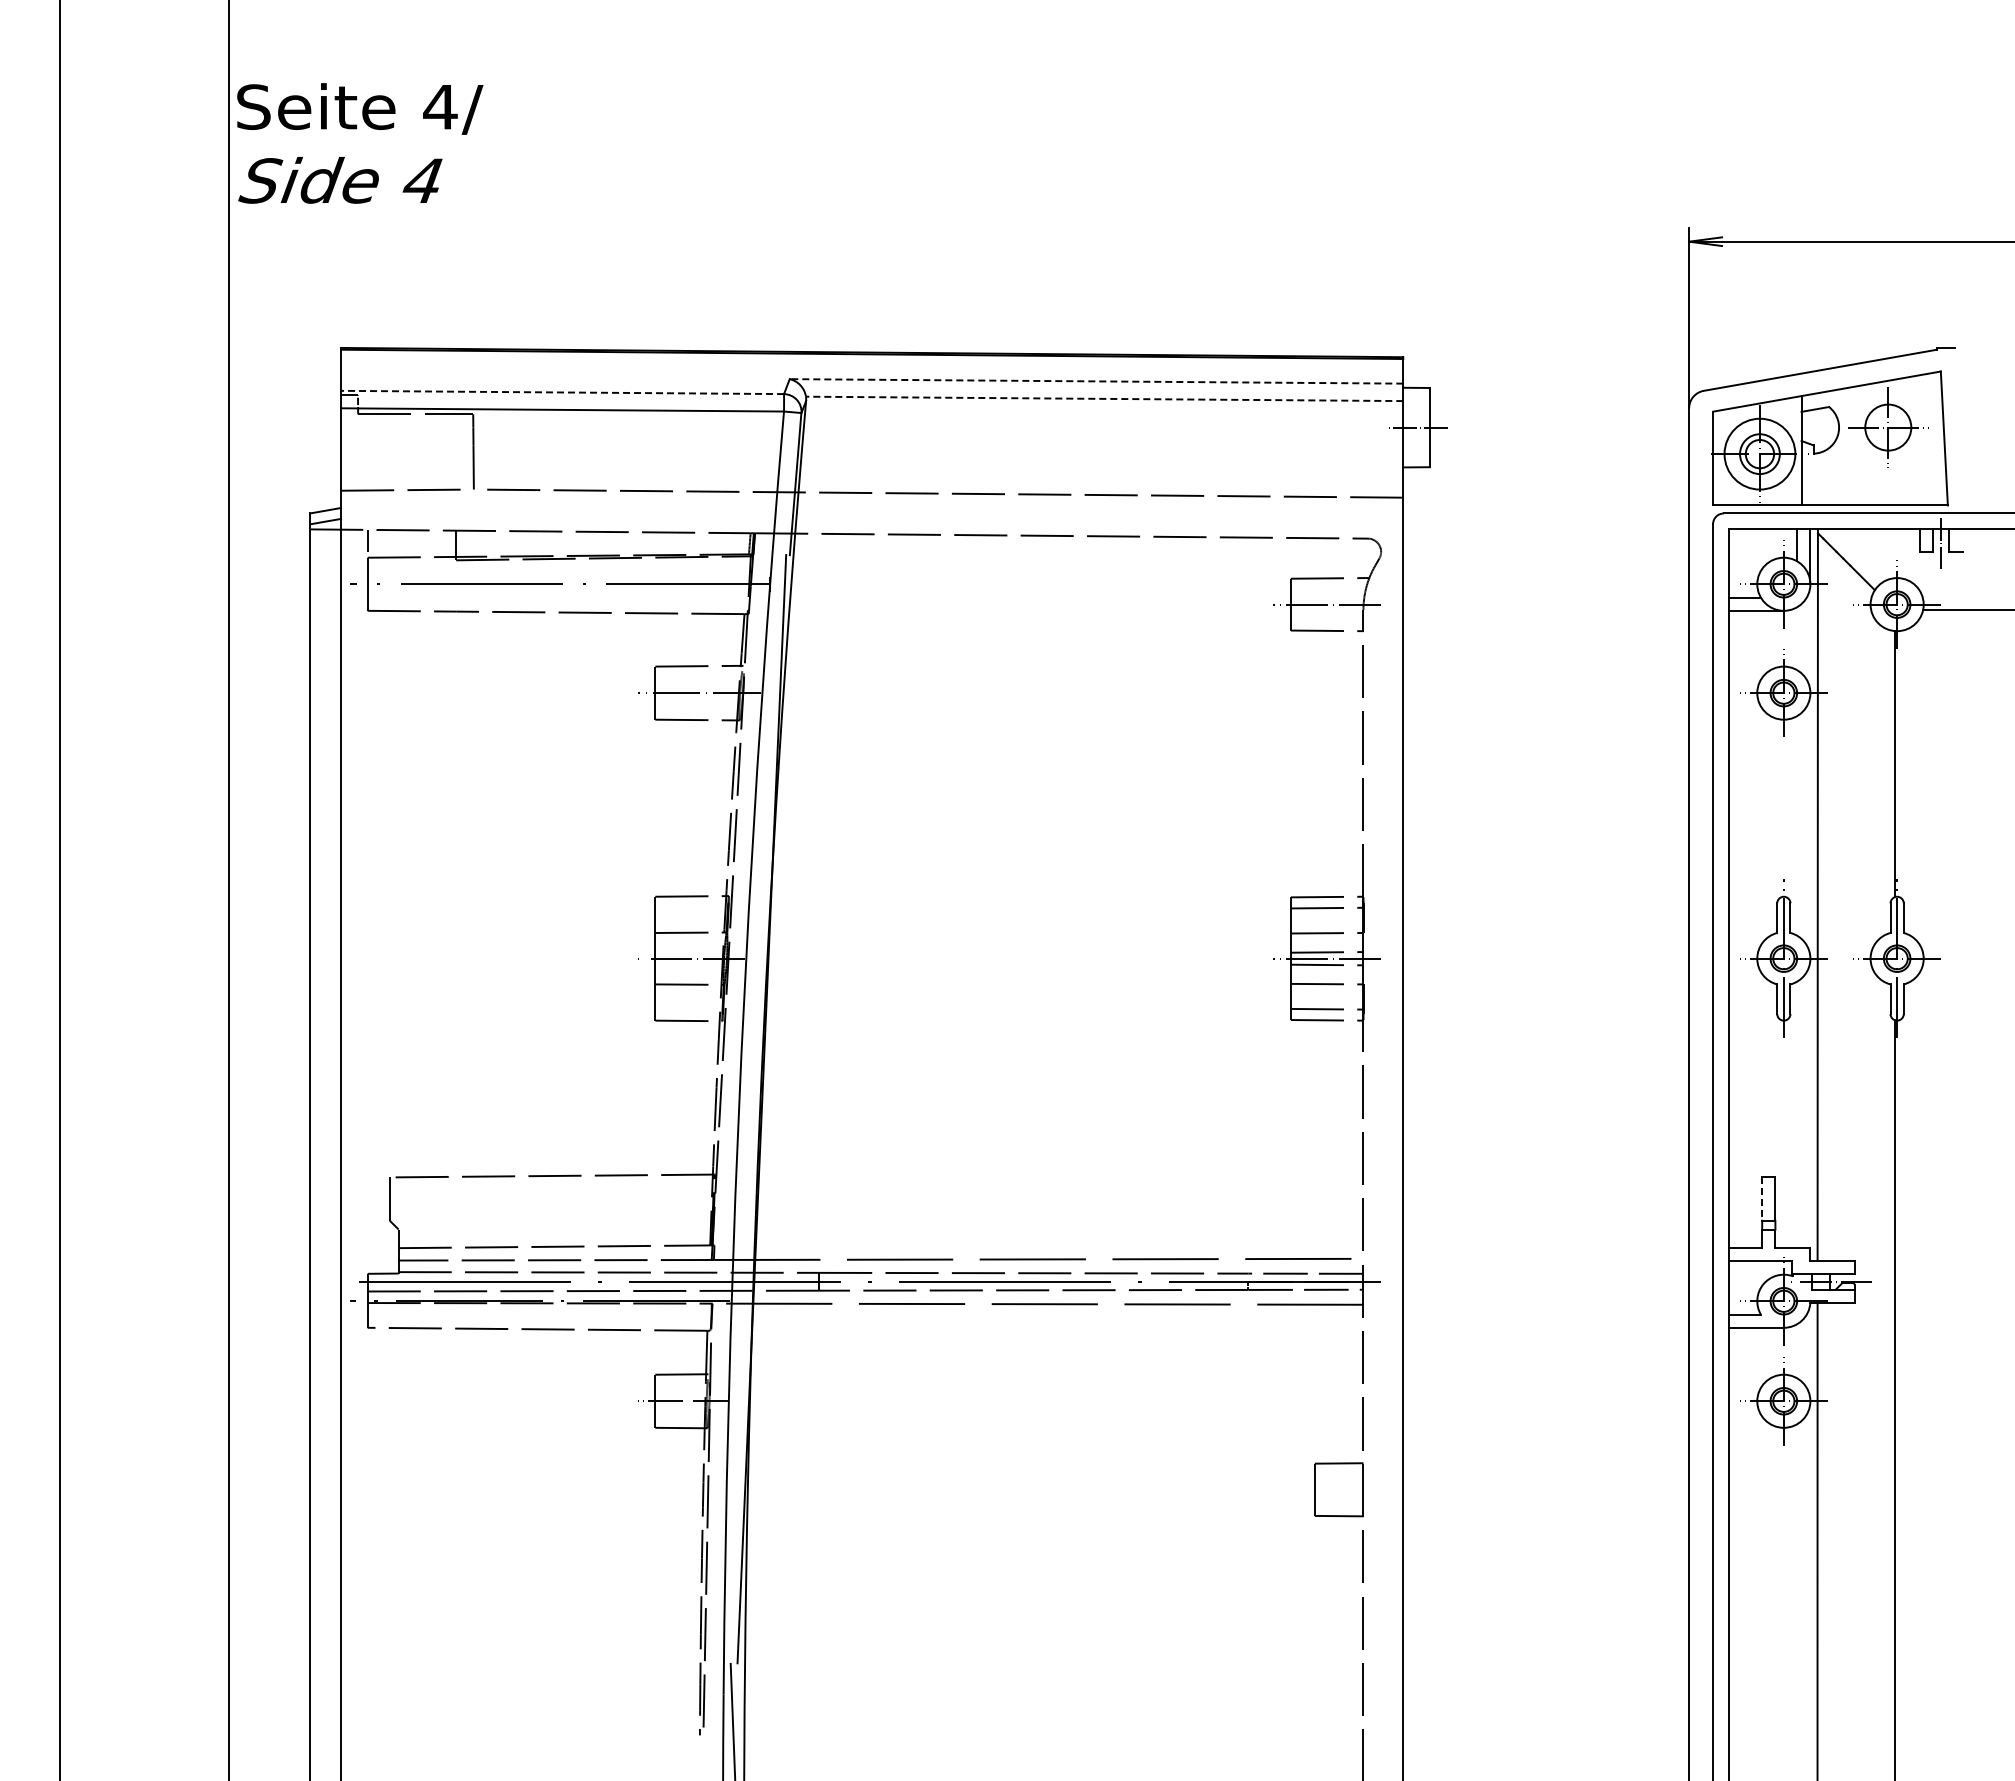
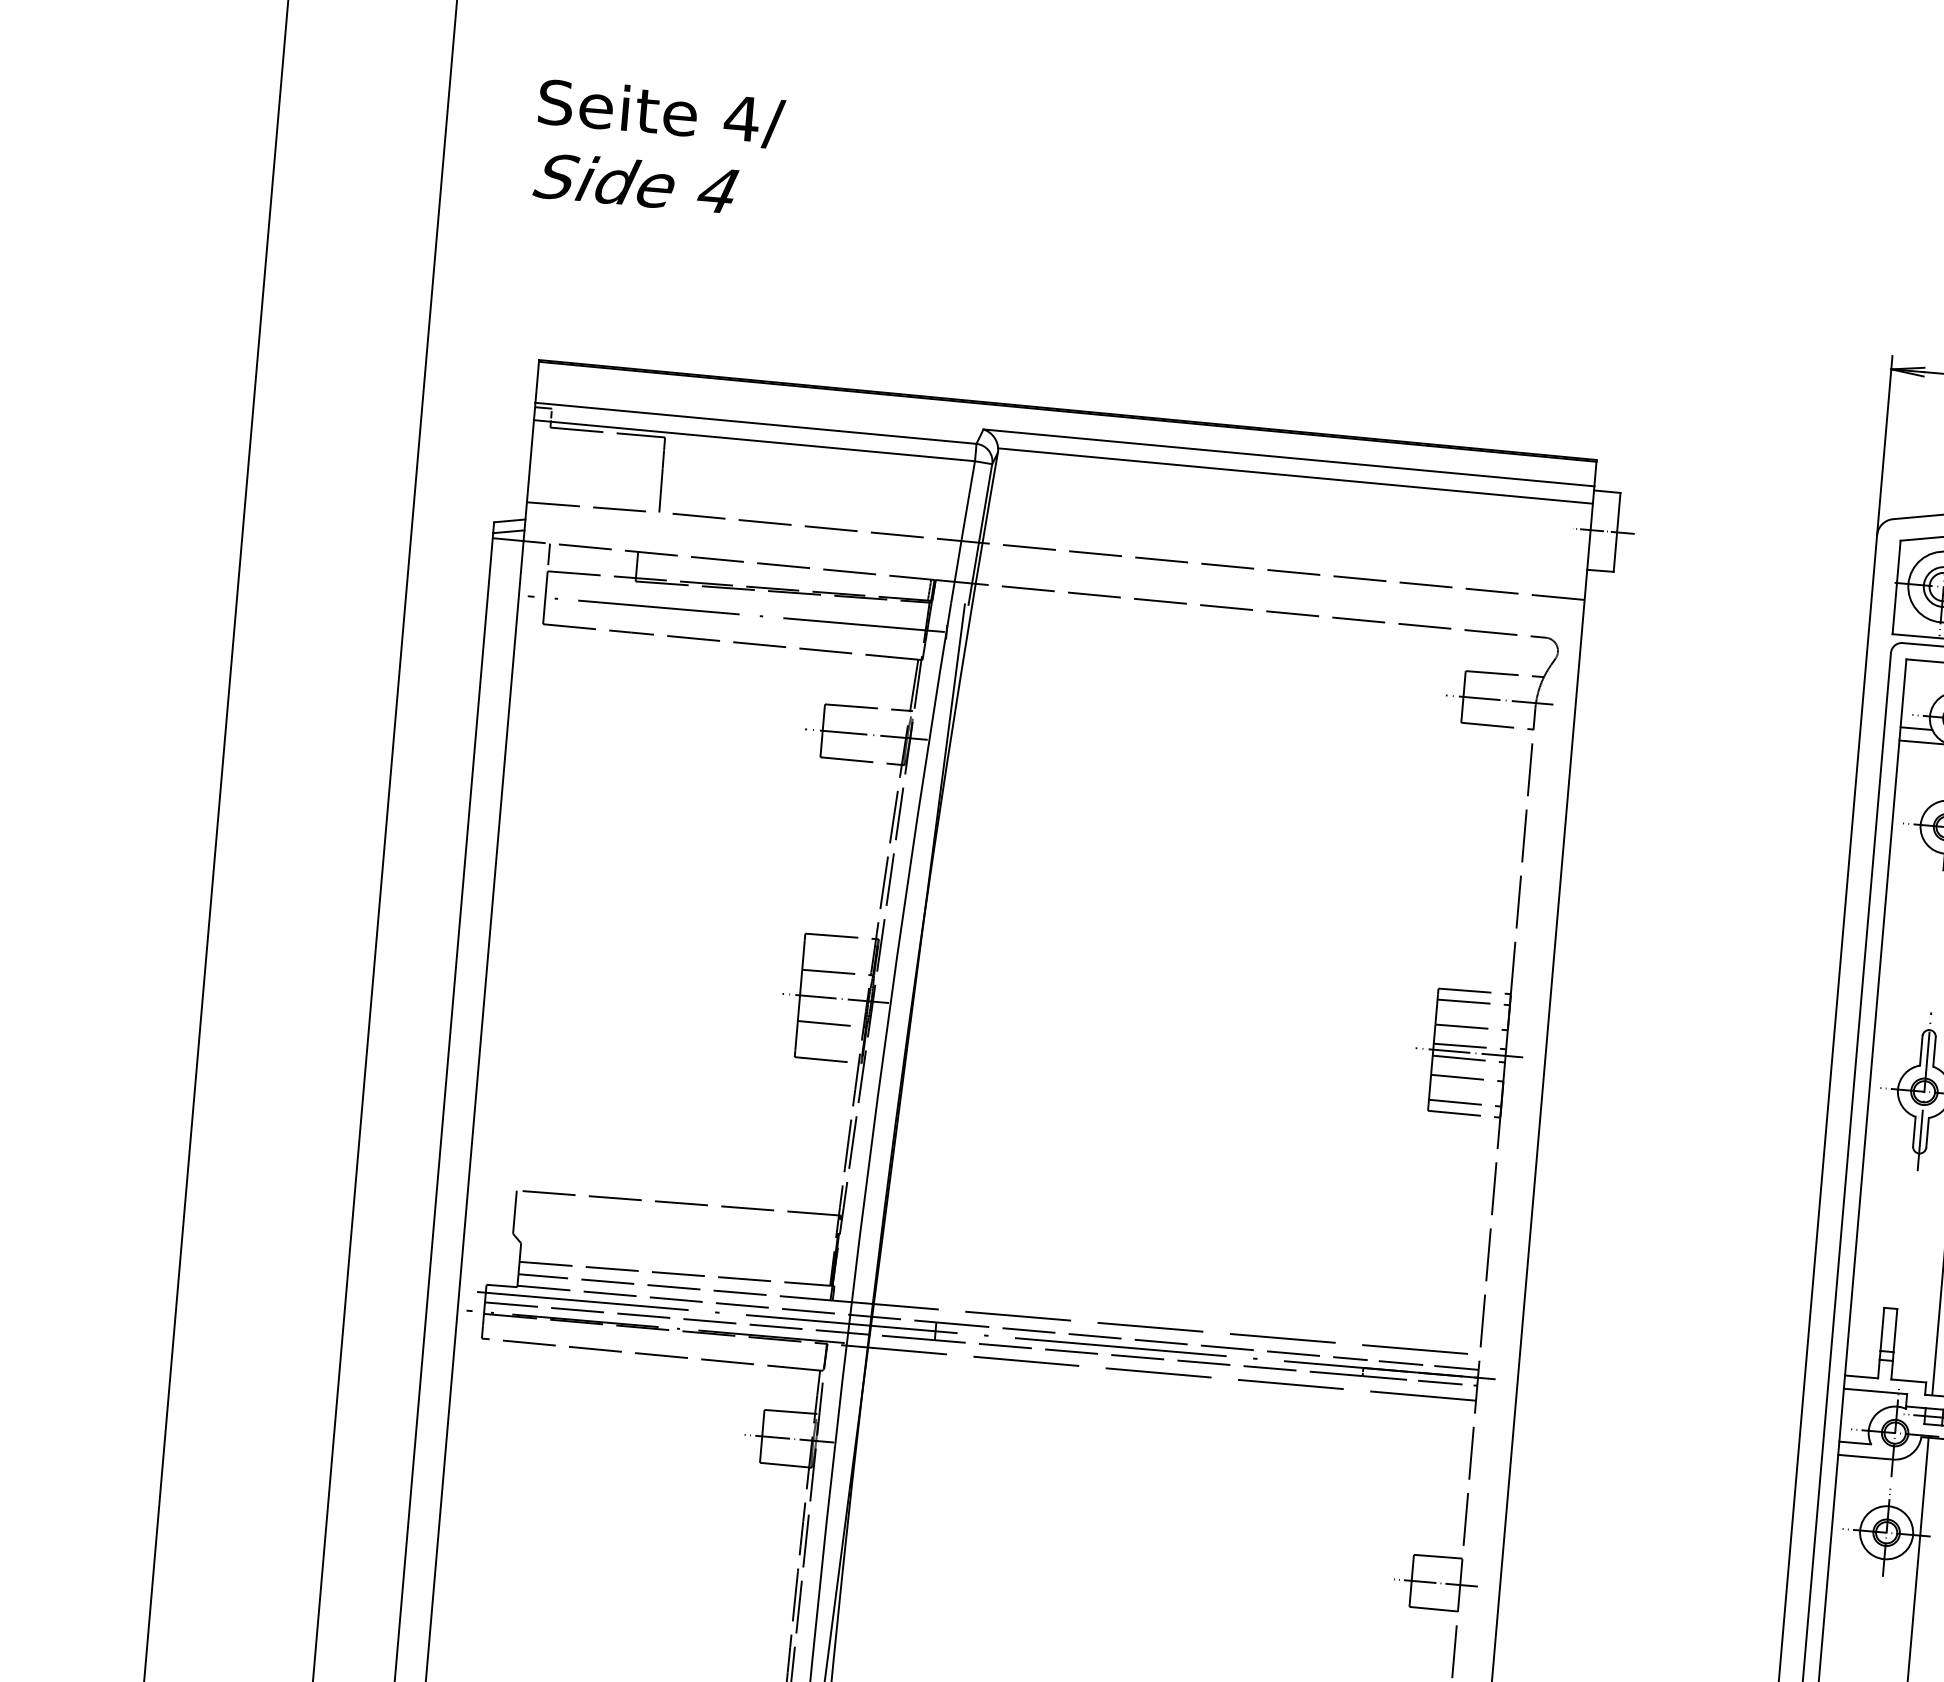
text: (360, 143) -> (659, 148), moved
line: (1096, 381) -> (1288, 457), dashed -> solid
line: (562, 392) -> (755, 423), dashed -> solid
line: (1104, 398) -> (1295, 475), dashed -> solid
line: (1762, 1199) -> (1882, 1329), dashed -> solid
line: (1339, 1489) -> (1436, 1582), added

